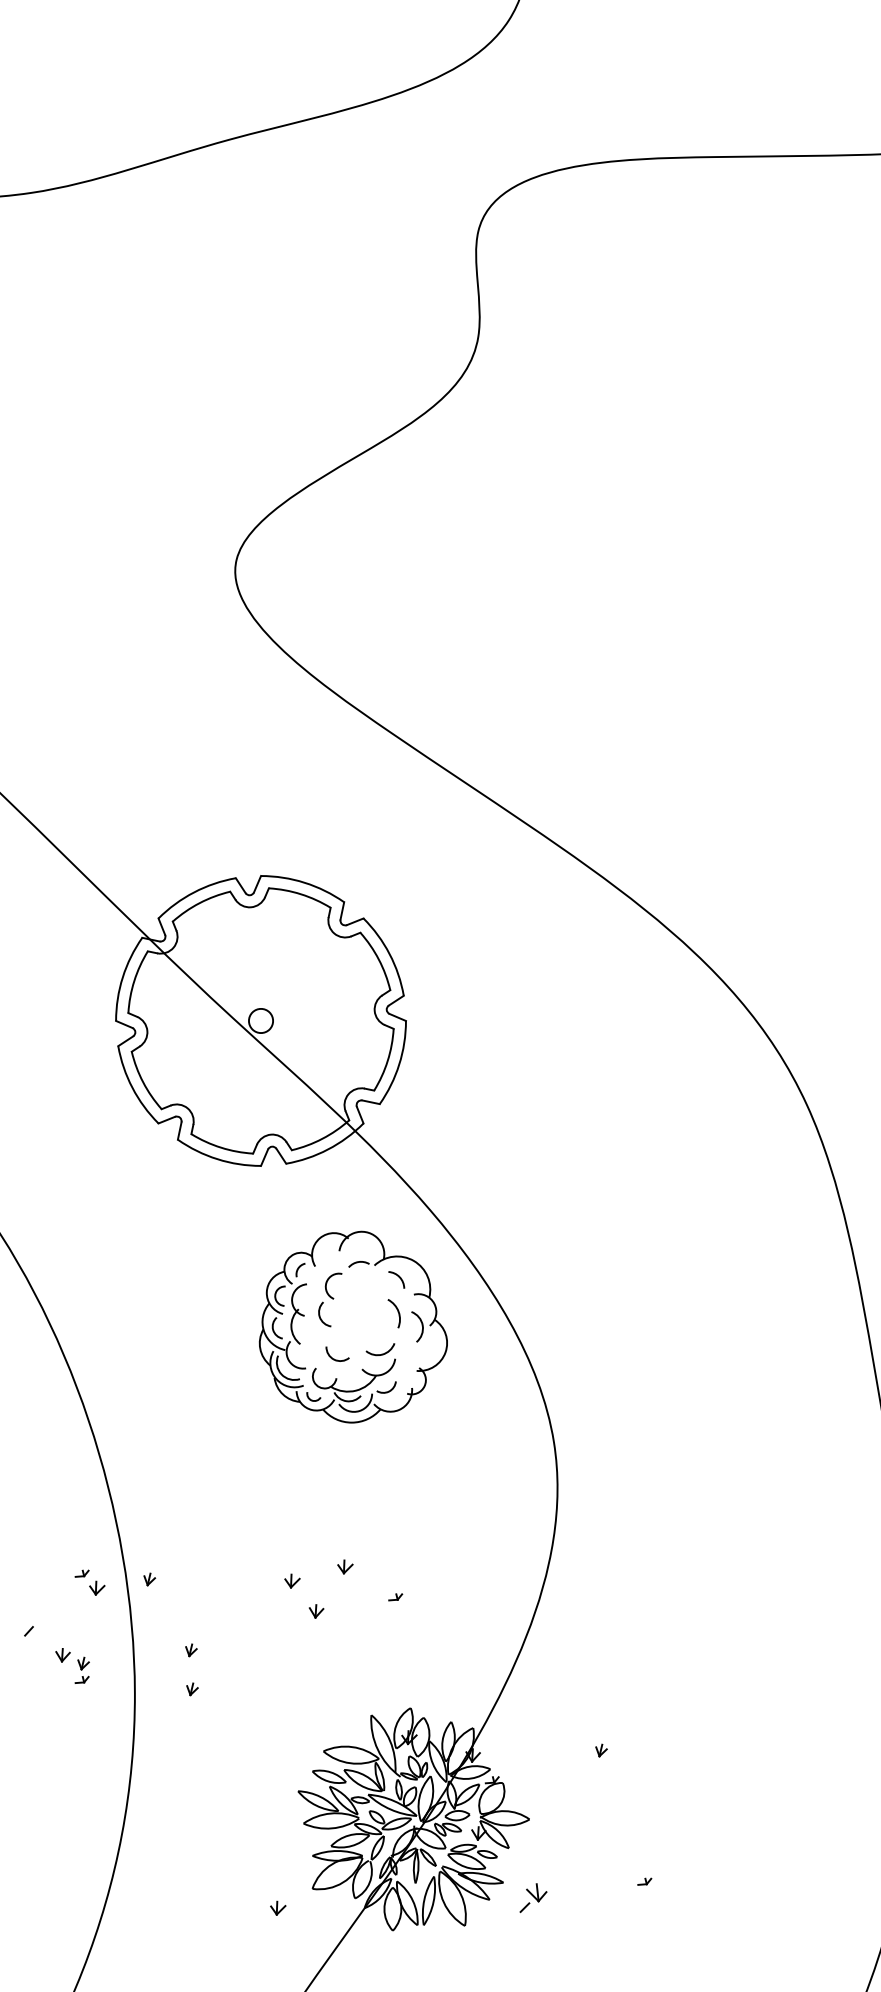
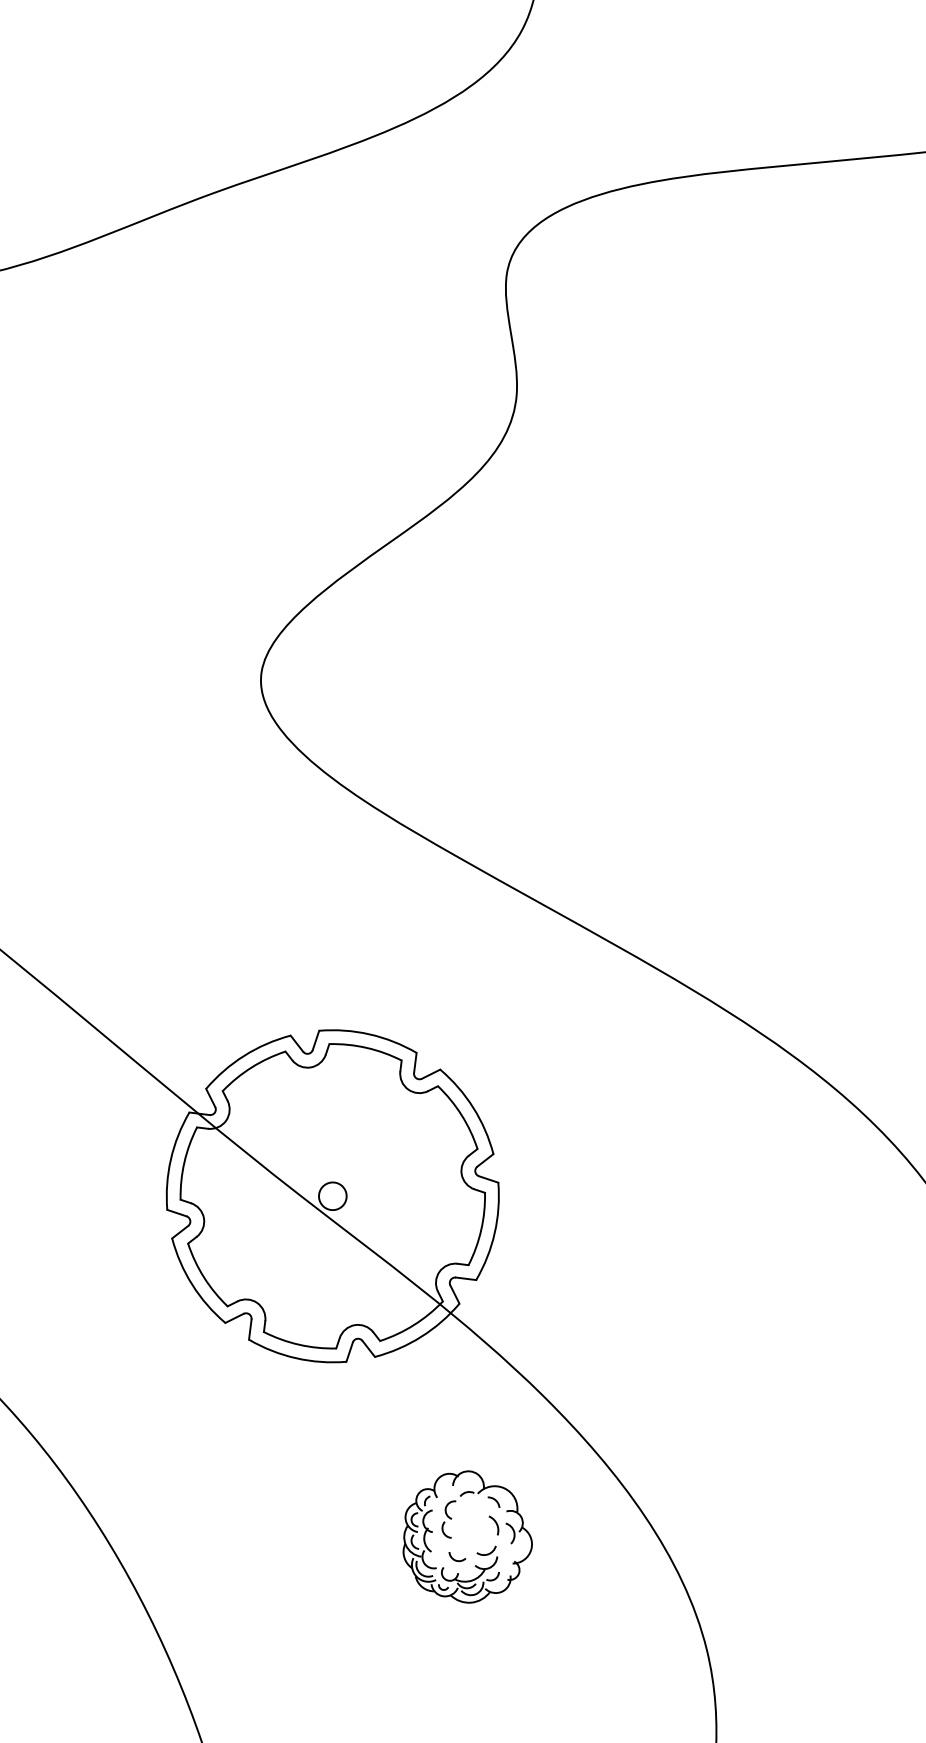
part: (352, 1326) -> (465, 1536), size x0.6

